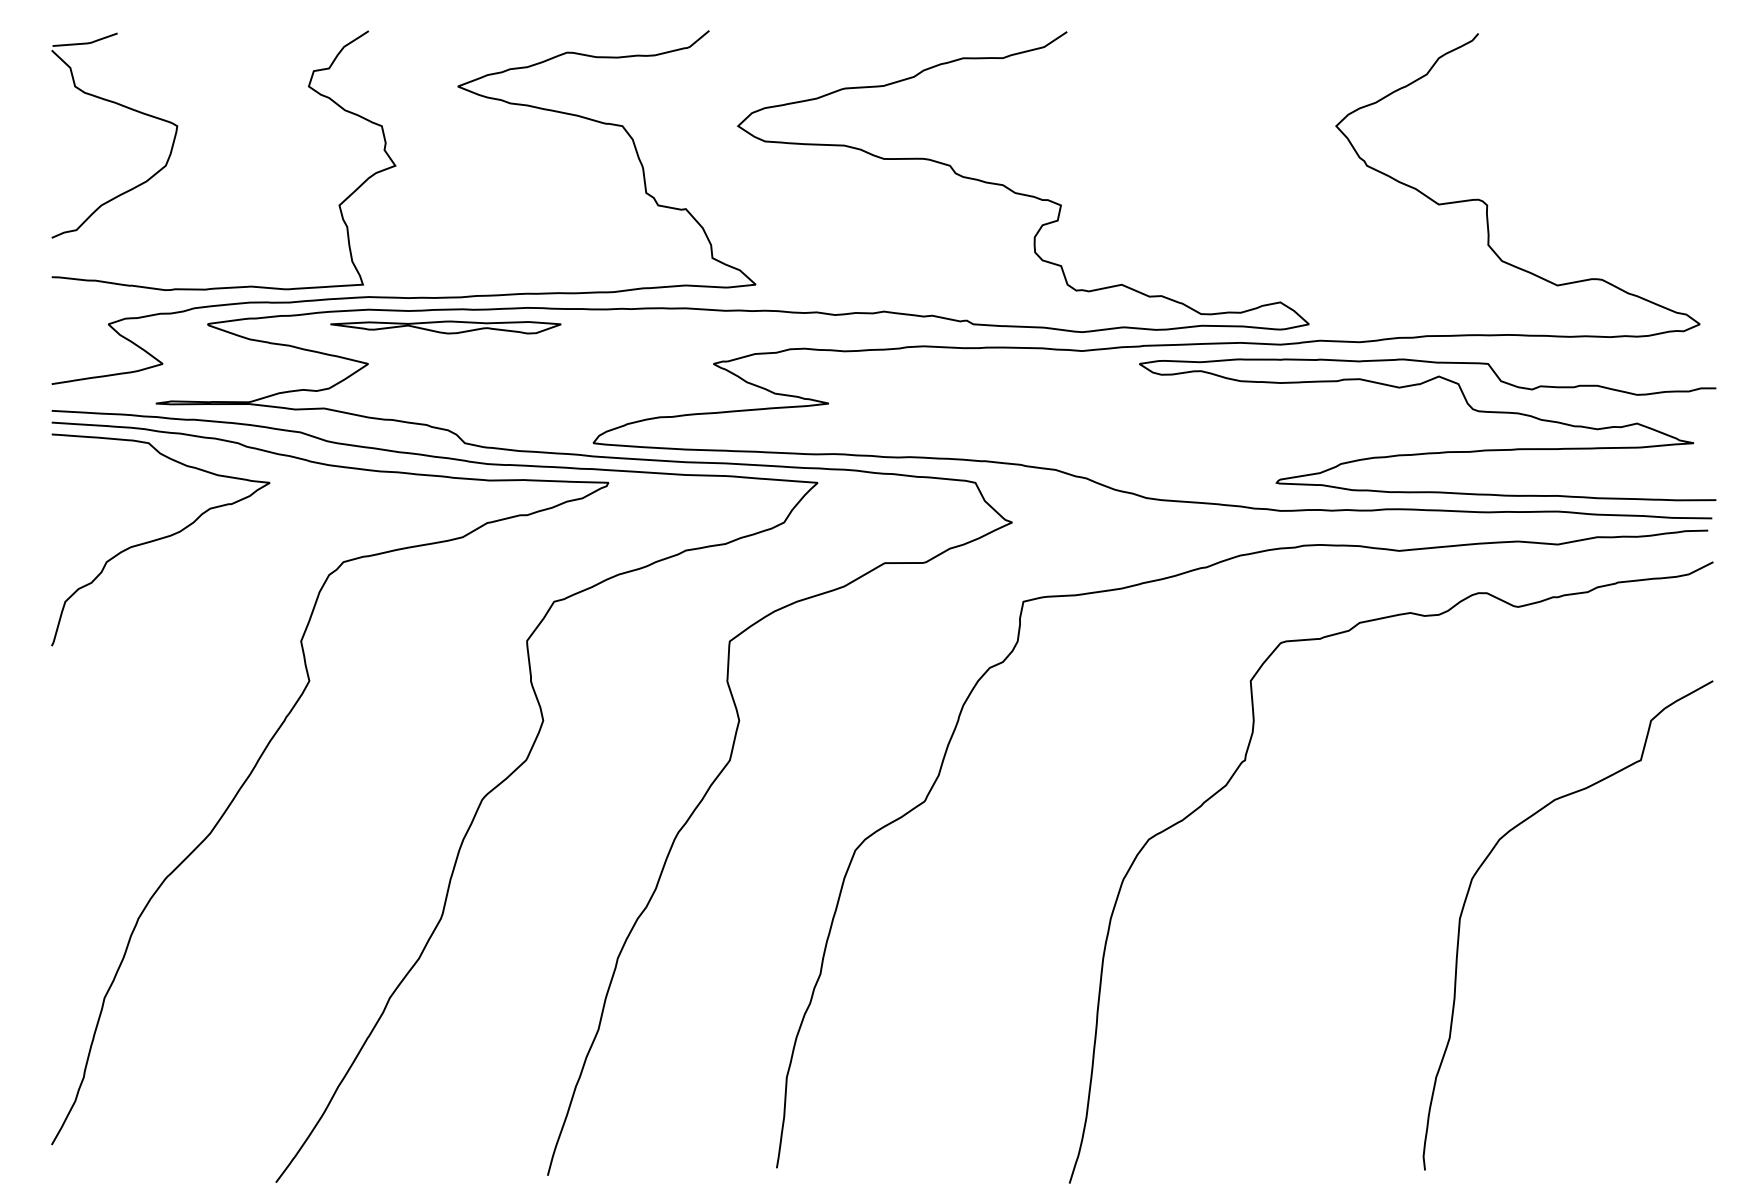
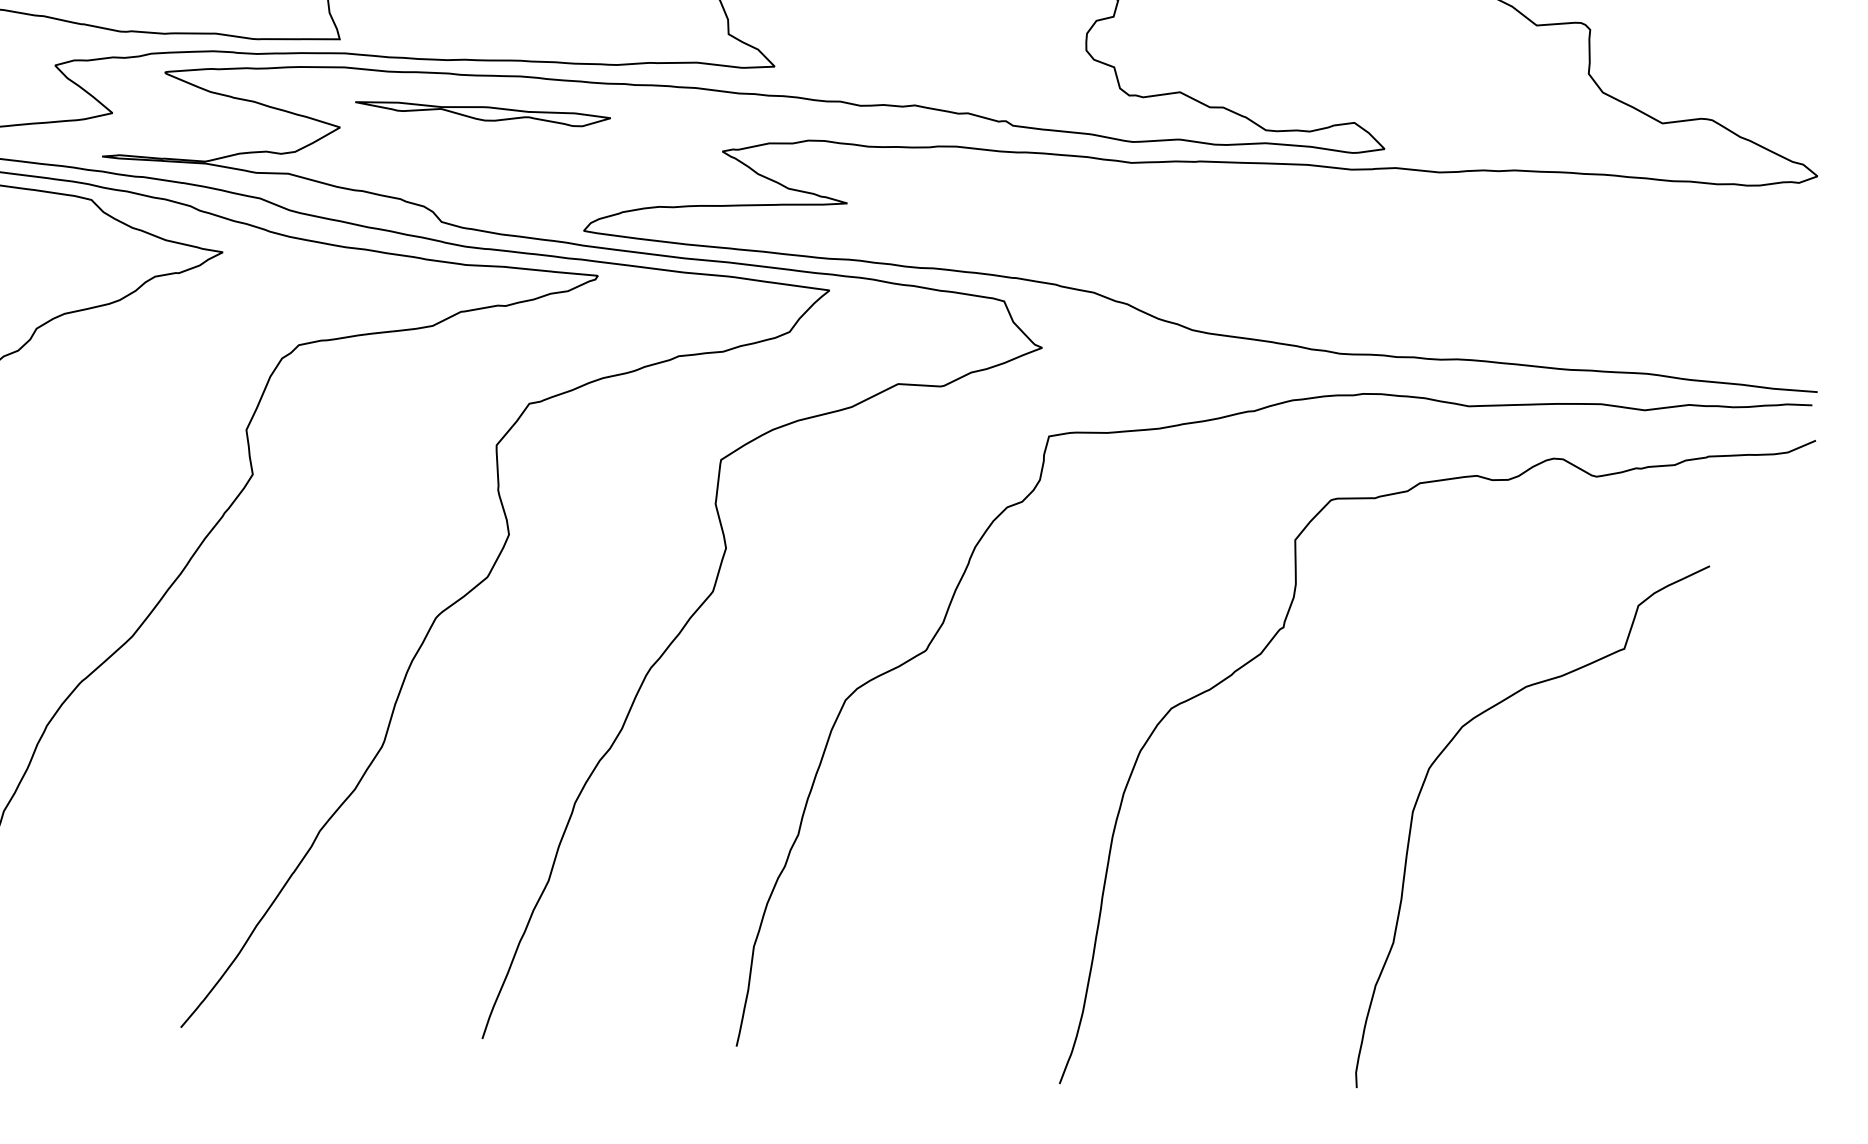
part: (445, 327) -> (482, 113), moved
curve: (1427, 452) -> (1506, 299), removed
curve: (1469, 891) -> (1425, 782), moved

